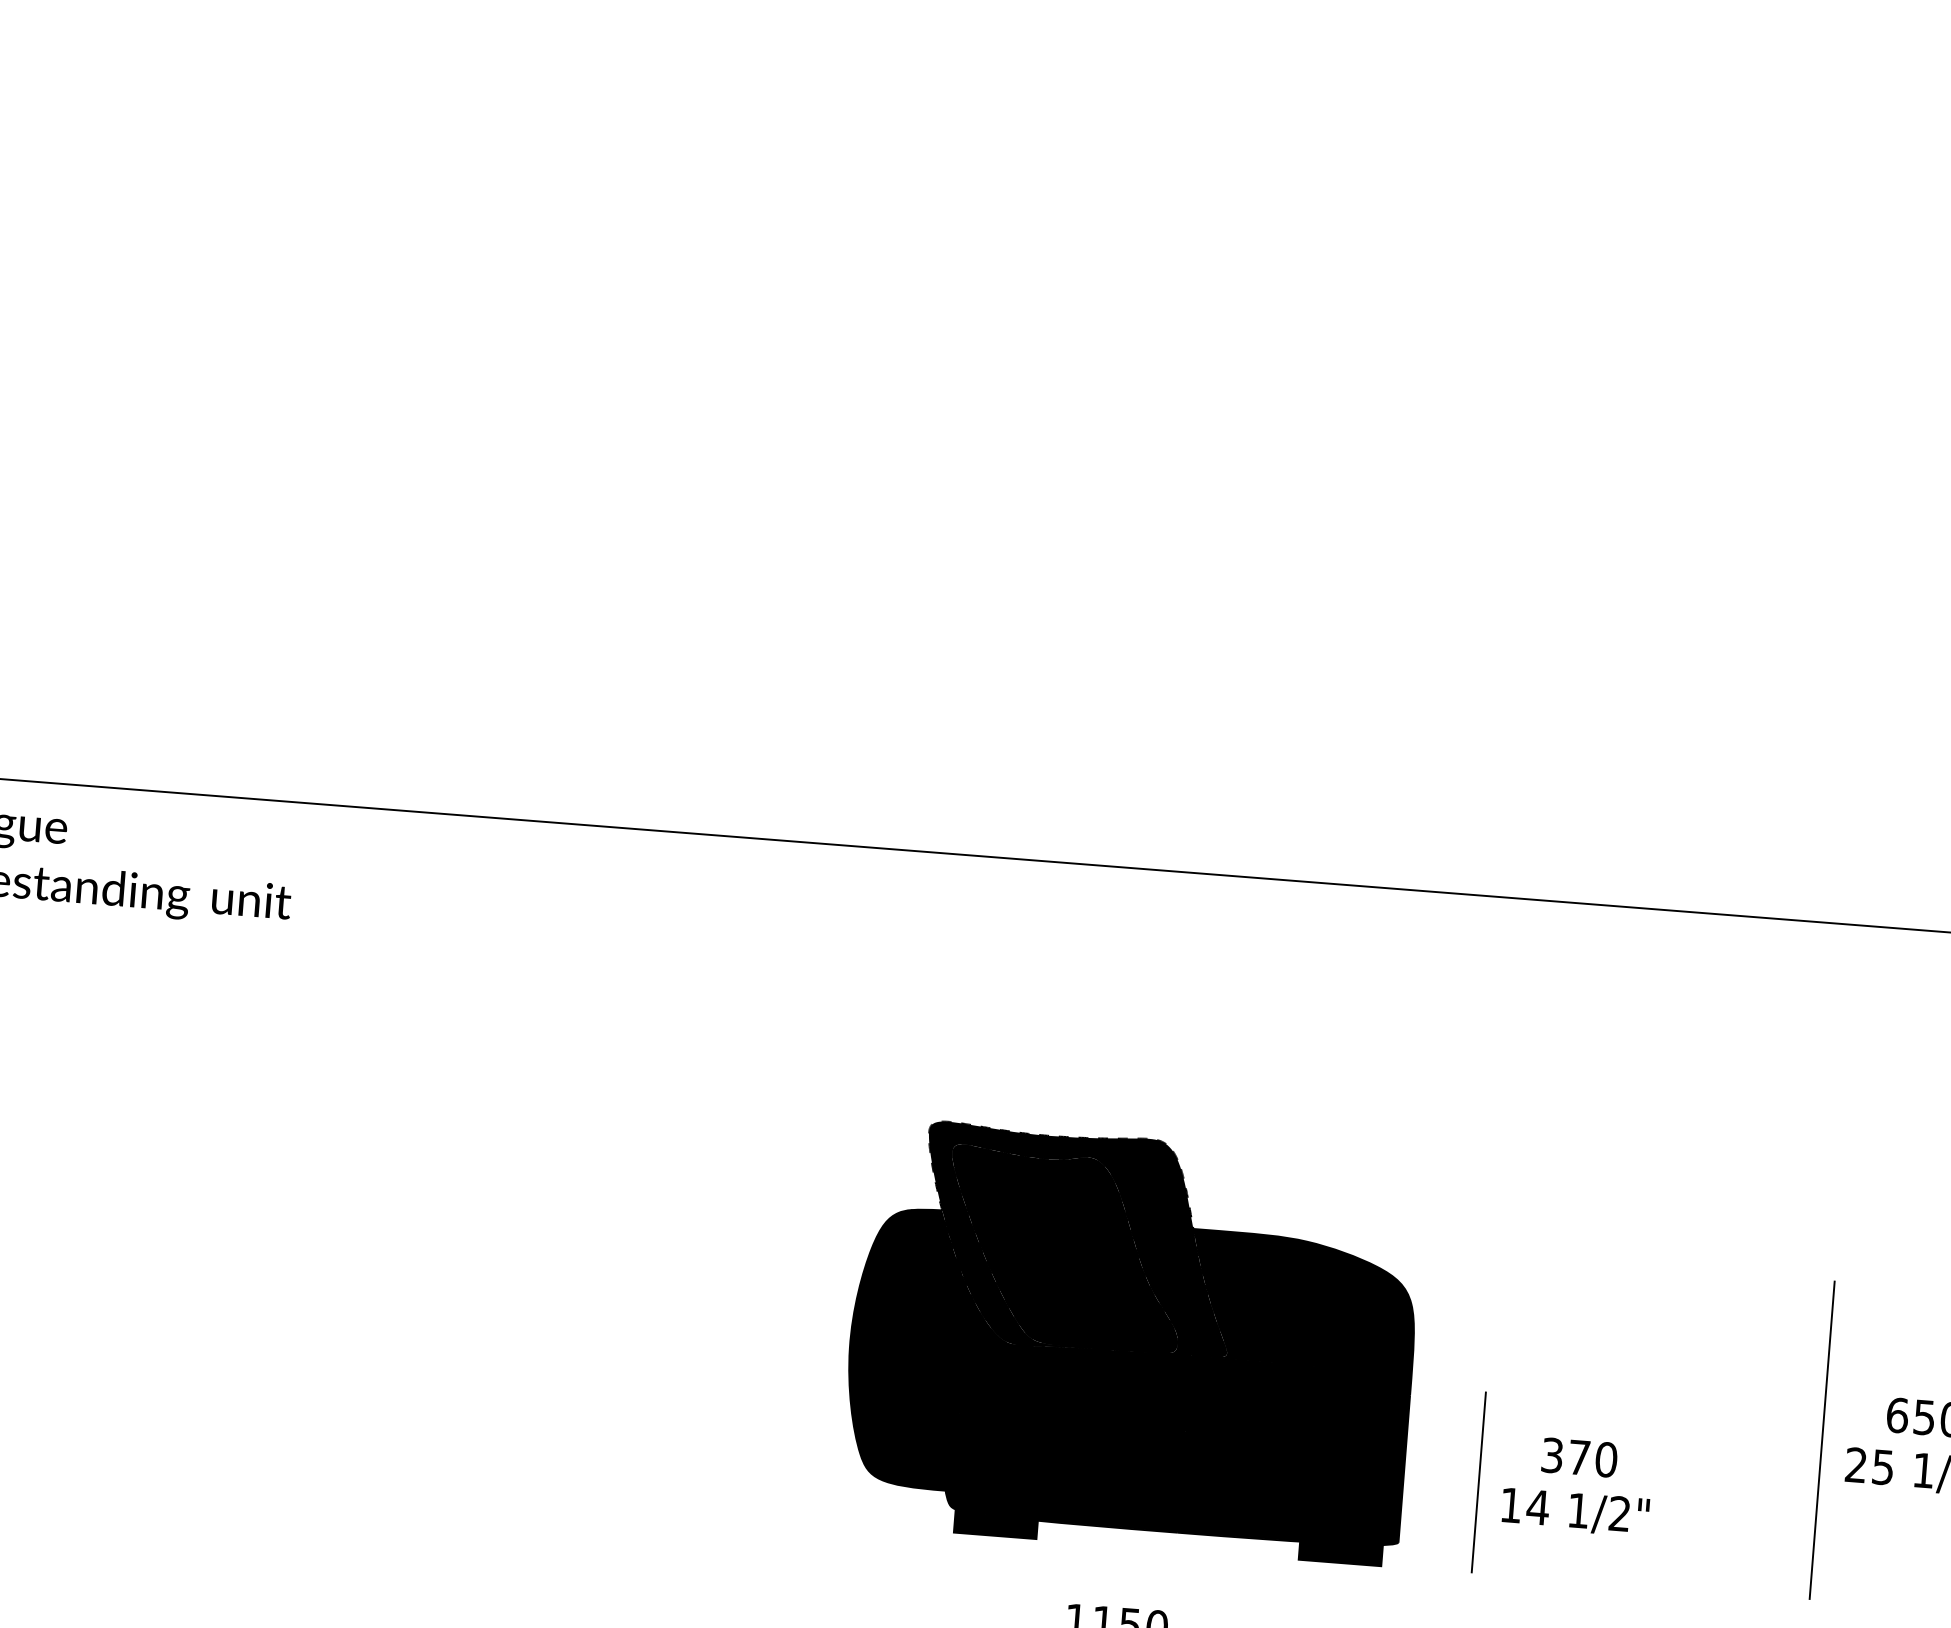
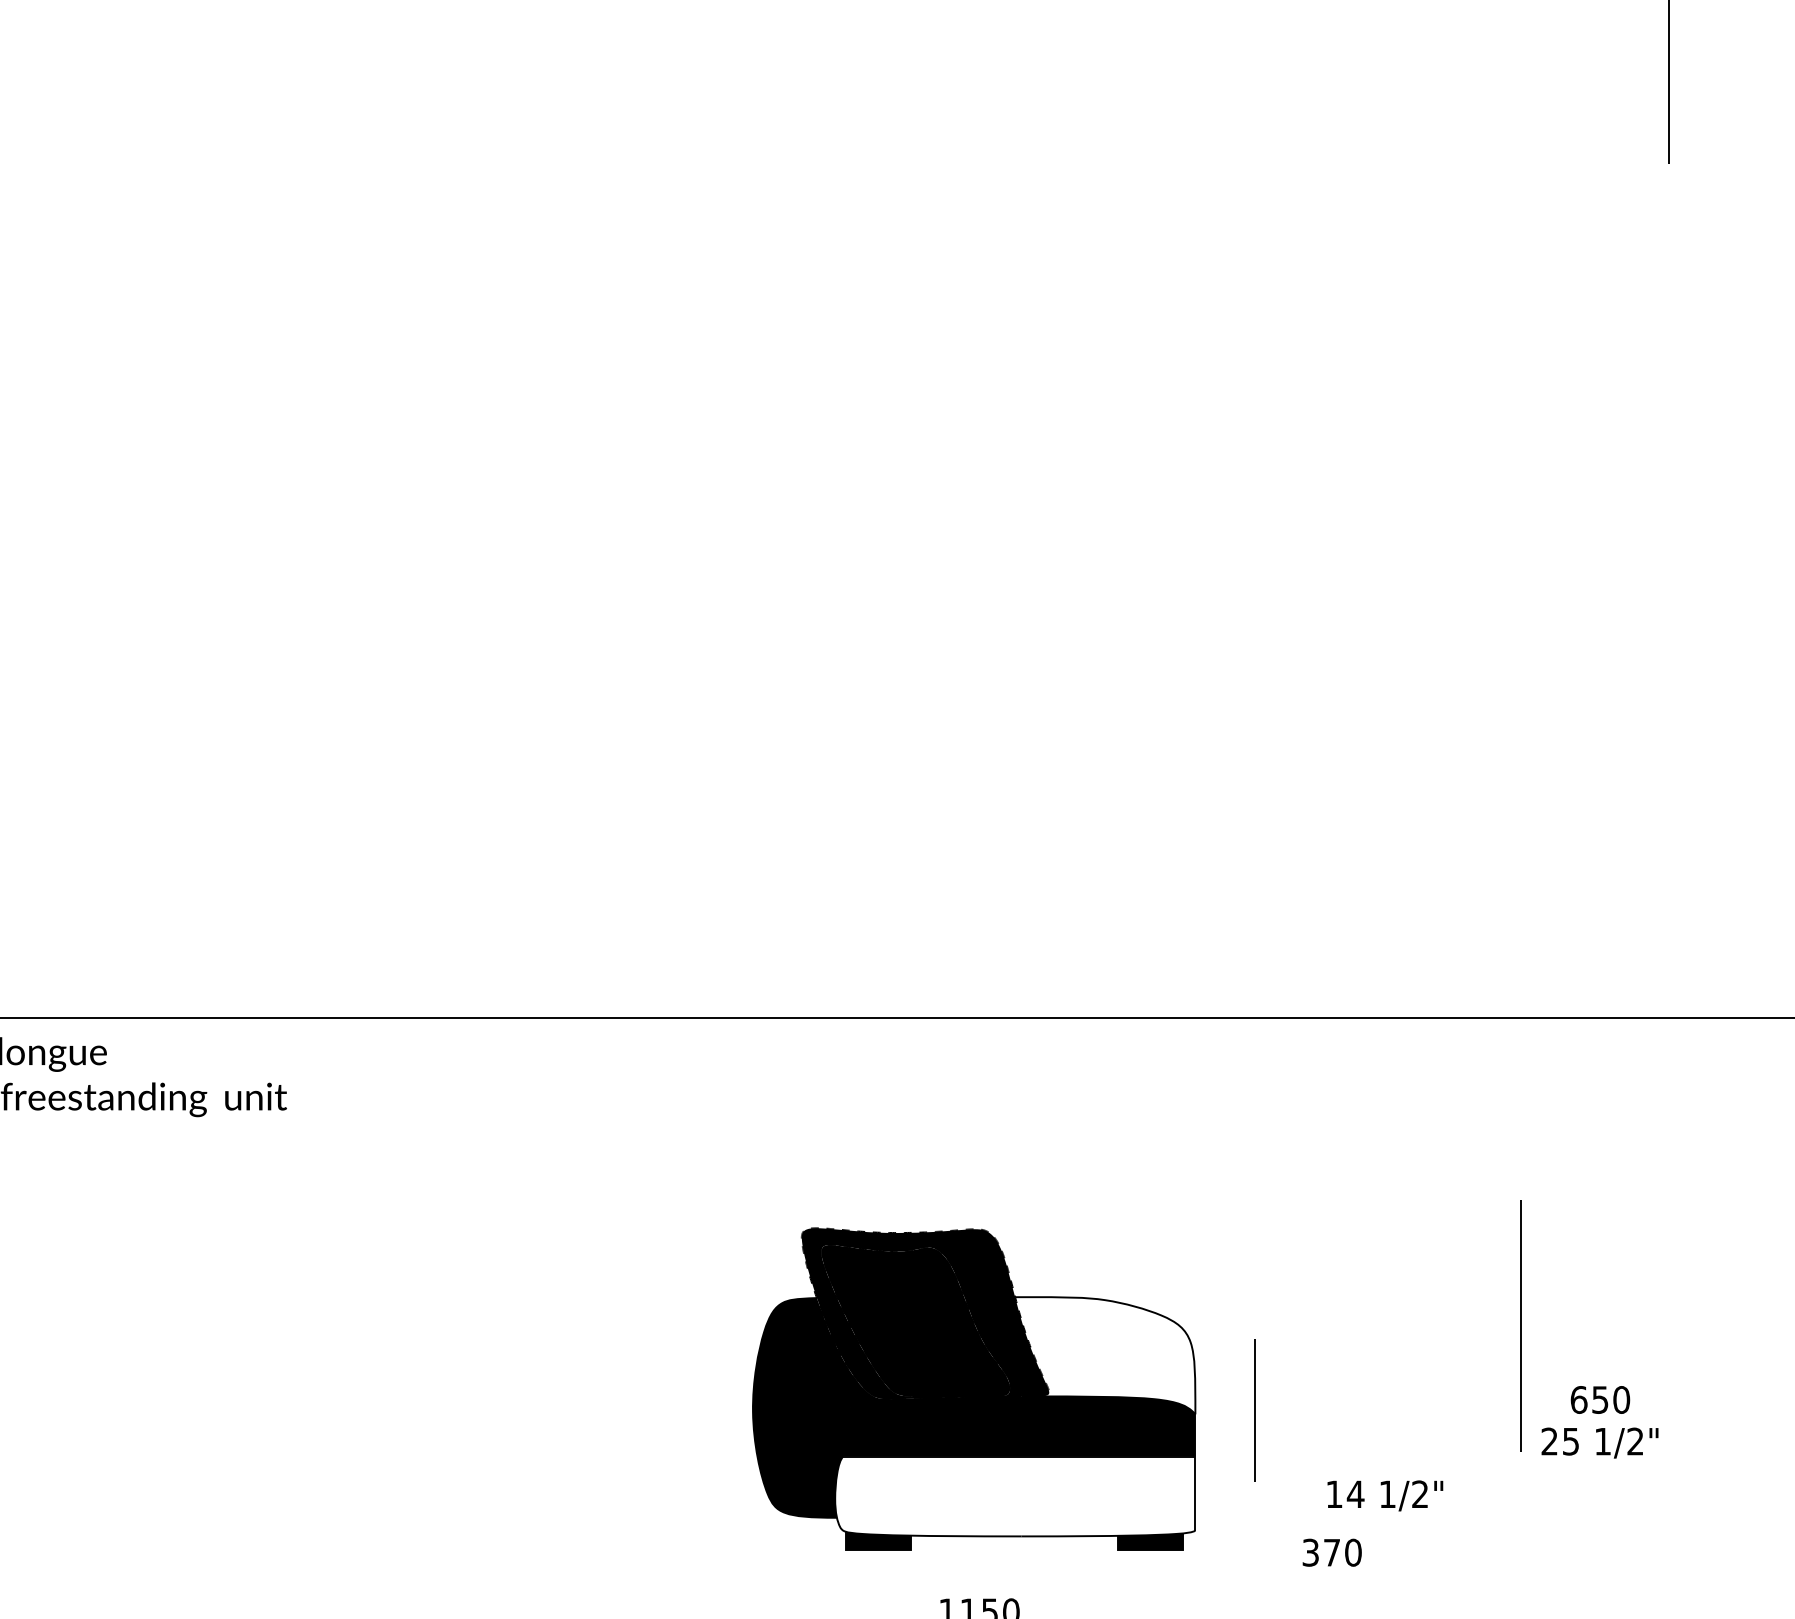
fill: (1298, 1311) -> (1102, 1355), removed
line: (1821, 1439) -> (1520, 1325), moved
text: (1578, 1457) -> (1331, 1552), moved
fill: (1173, 1481) -> (1015, 1496), removed
line: (1478, 1482) -> (1254, 1410), moved
text: (1575, 1511) -> (1385, 1495), moved

